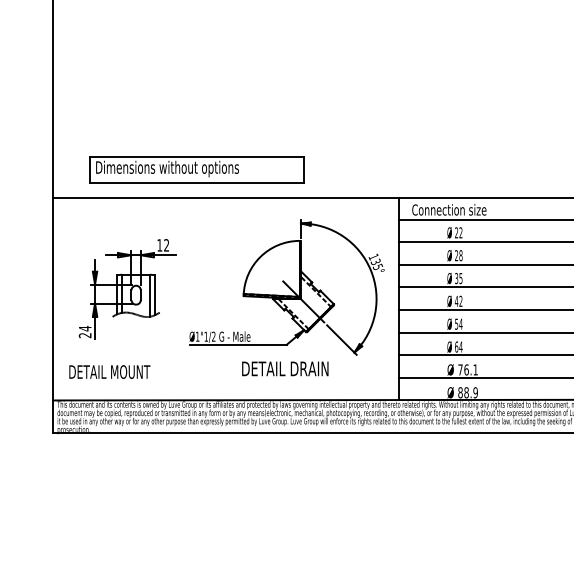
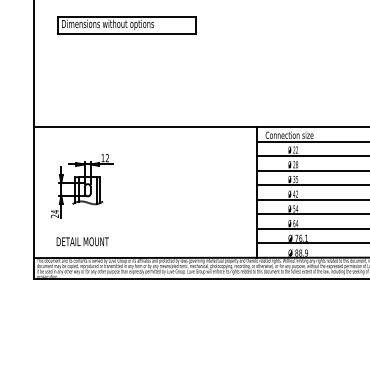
part: (196, 169) -> (126, 25), moved
part: (286, 297) -> (184, 191), removed
text: (109, 371) -> (82, 241), moved

